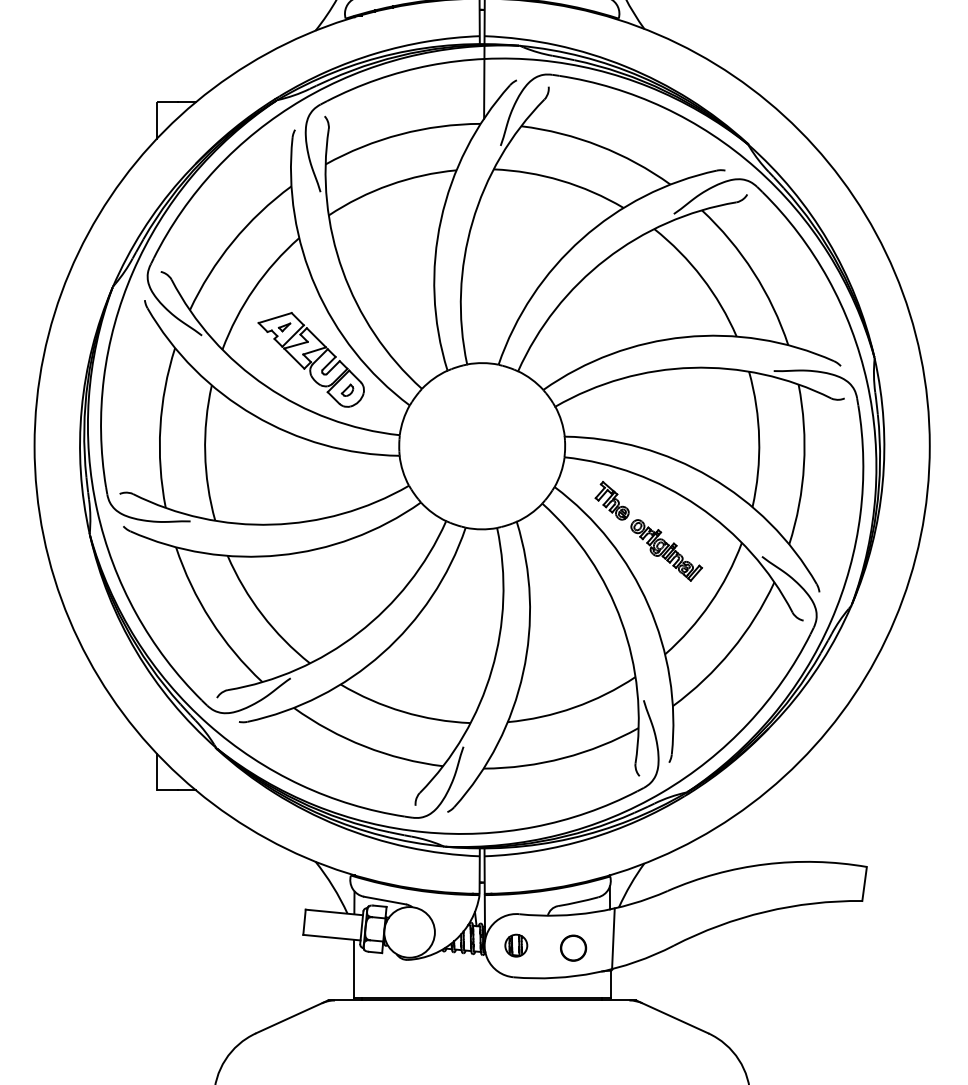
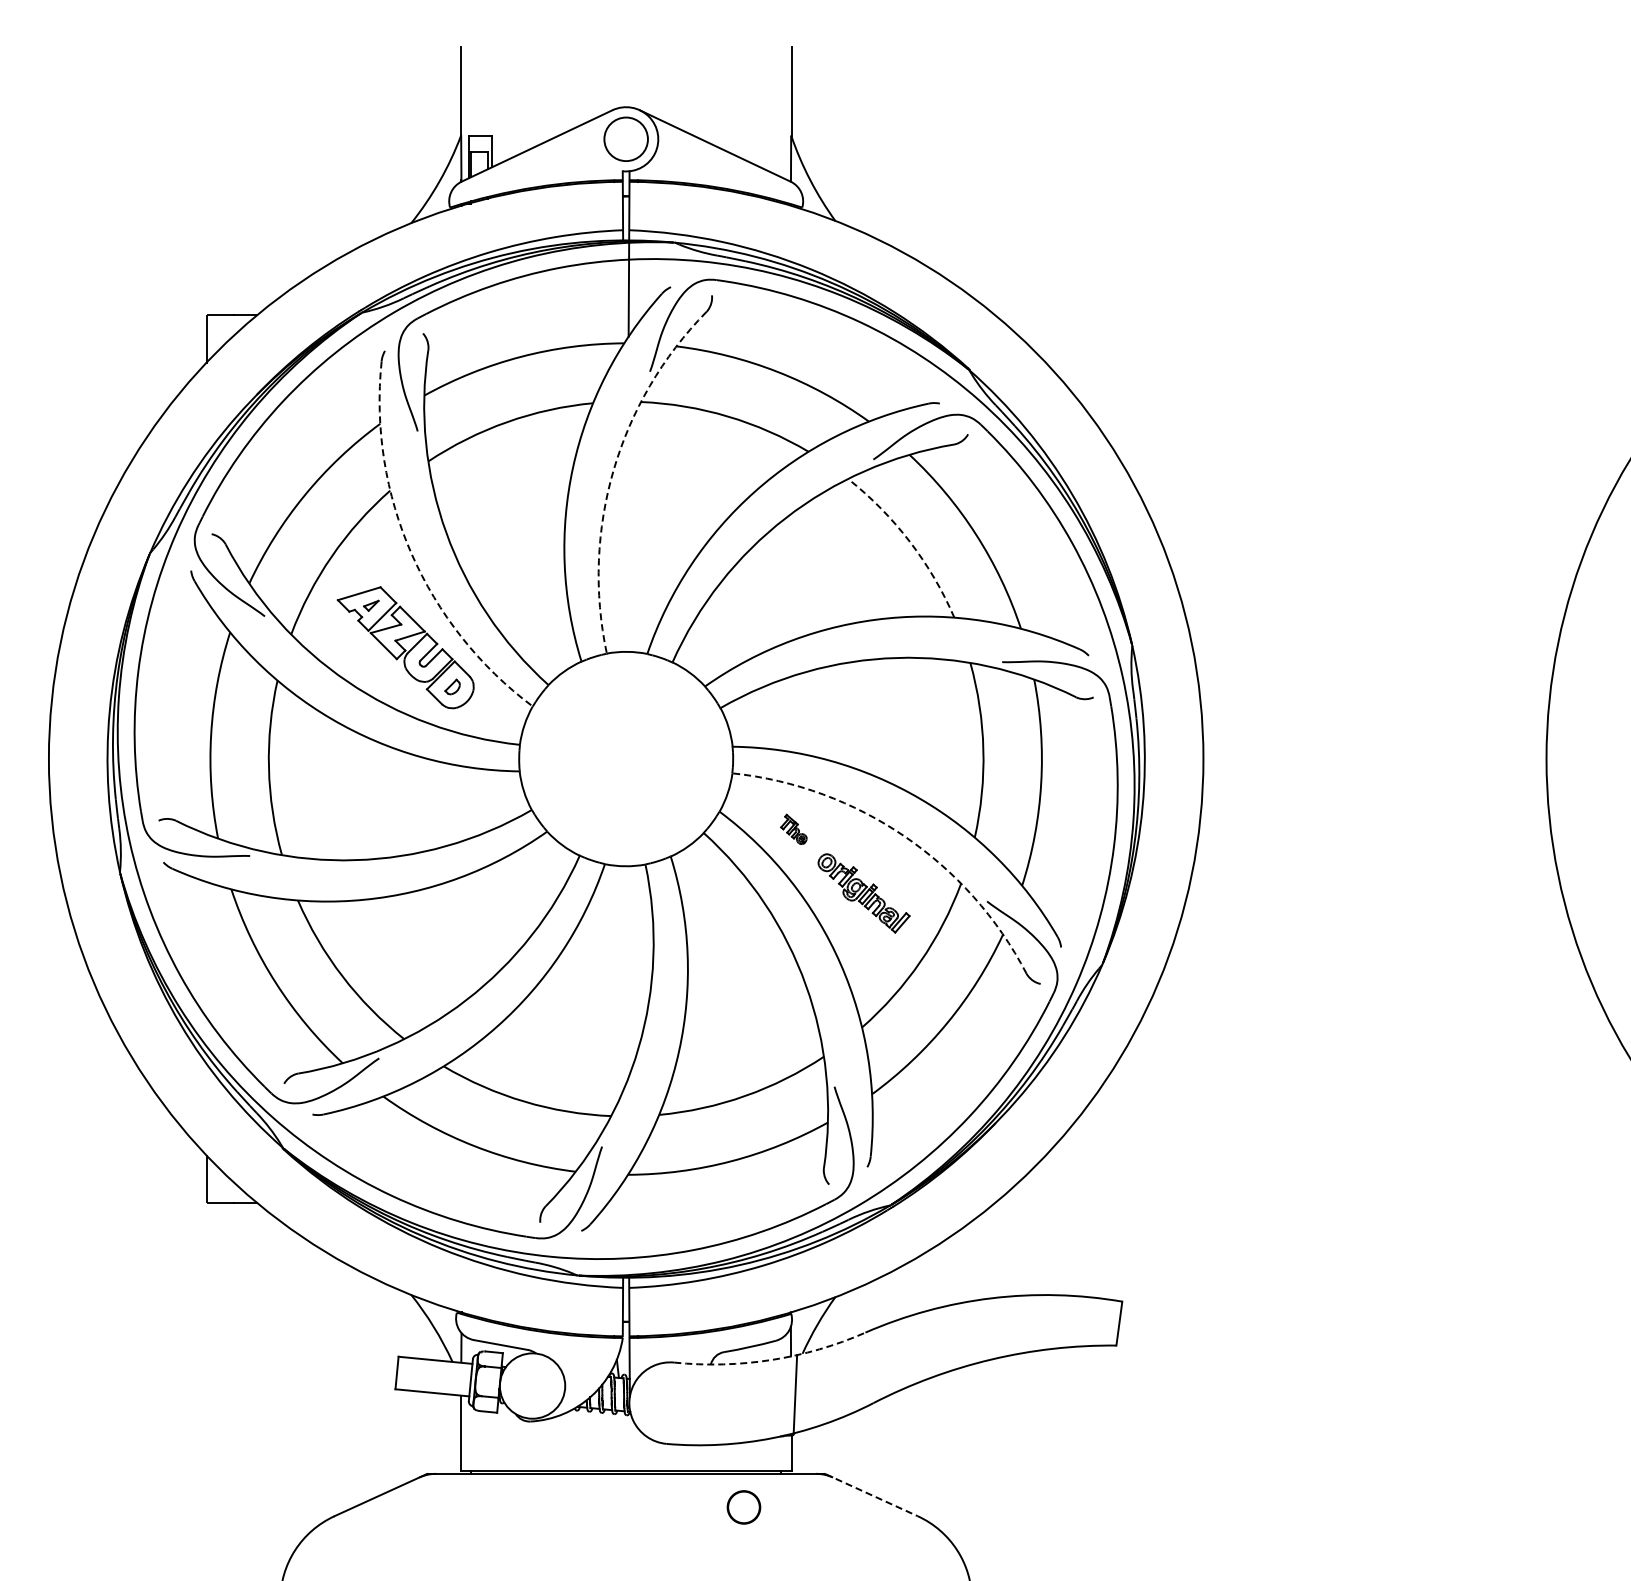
arc: (472, 222) -> (613, 470), solid -> dashed
arc: (701, 277) -> (909, 541), solid -> dashed
arc: (315, 286) -> (411, 553), solid -> dashed
part: (611, 500) -> (793, 829), size x0.6
arc: (698, 506) -> (904, 836), solid -> dashed
arc: (594, 911) -> (771, 1359), solid -> dashed
part: (516, 945) -> (670, 1403), removed
part: (573, 948) -> (743, 1507), moved
line: (672, 1017) -> (871, 1495), solid -> dashed

